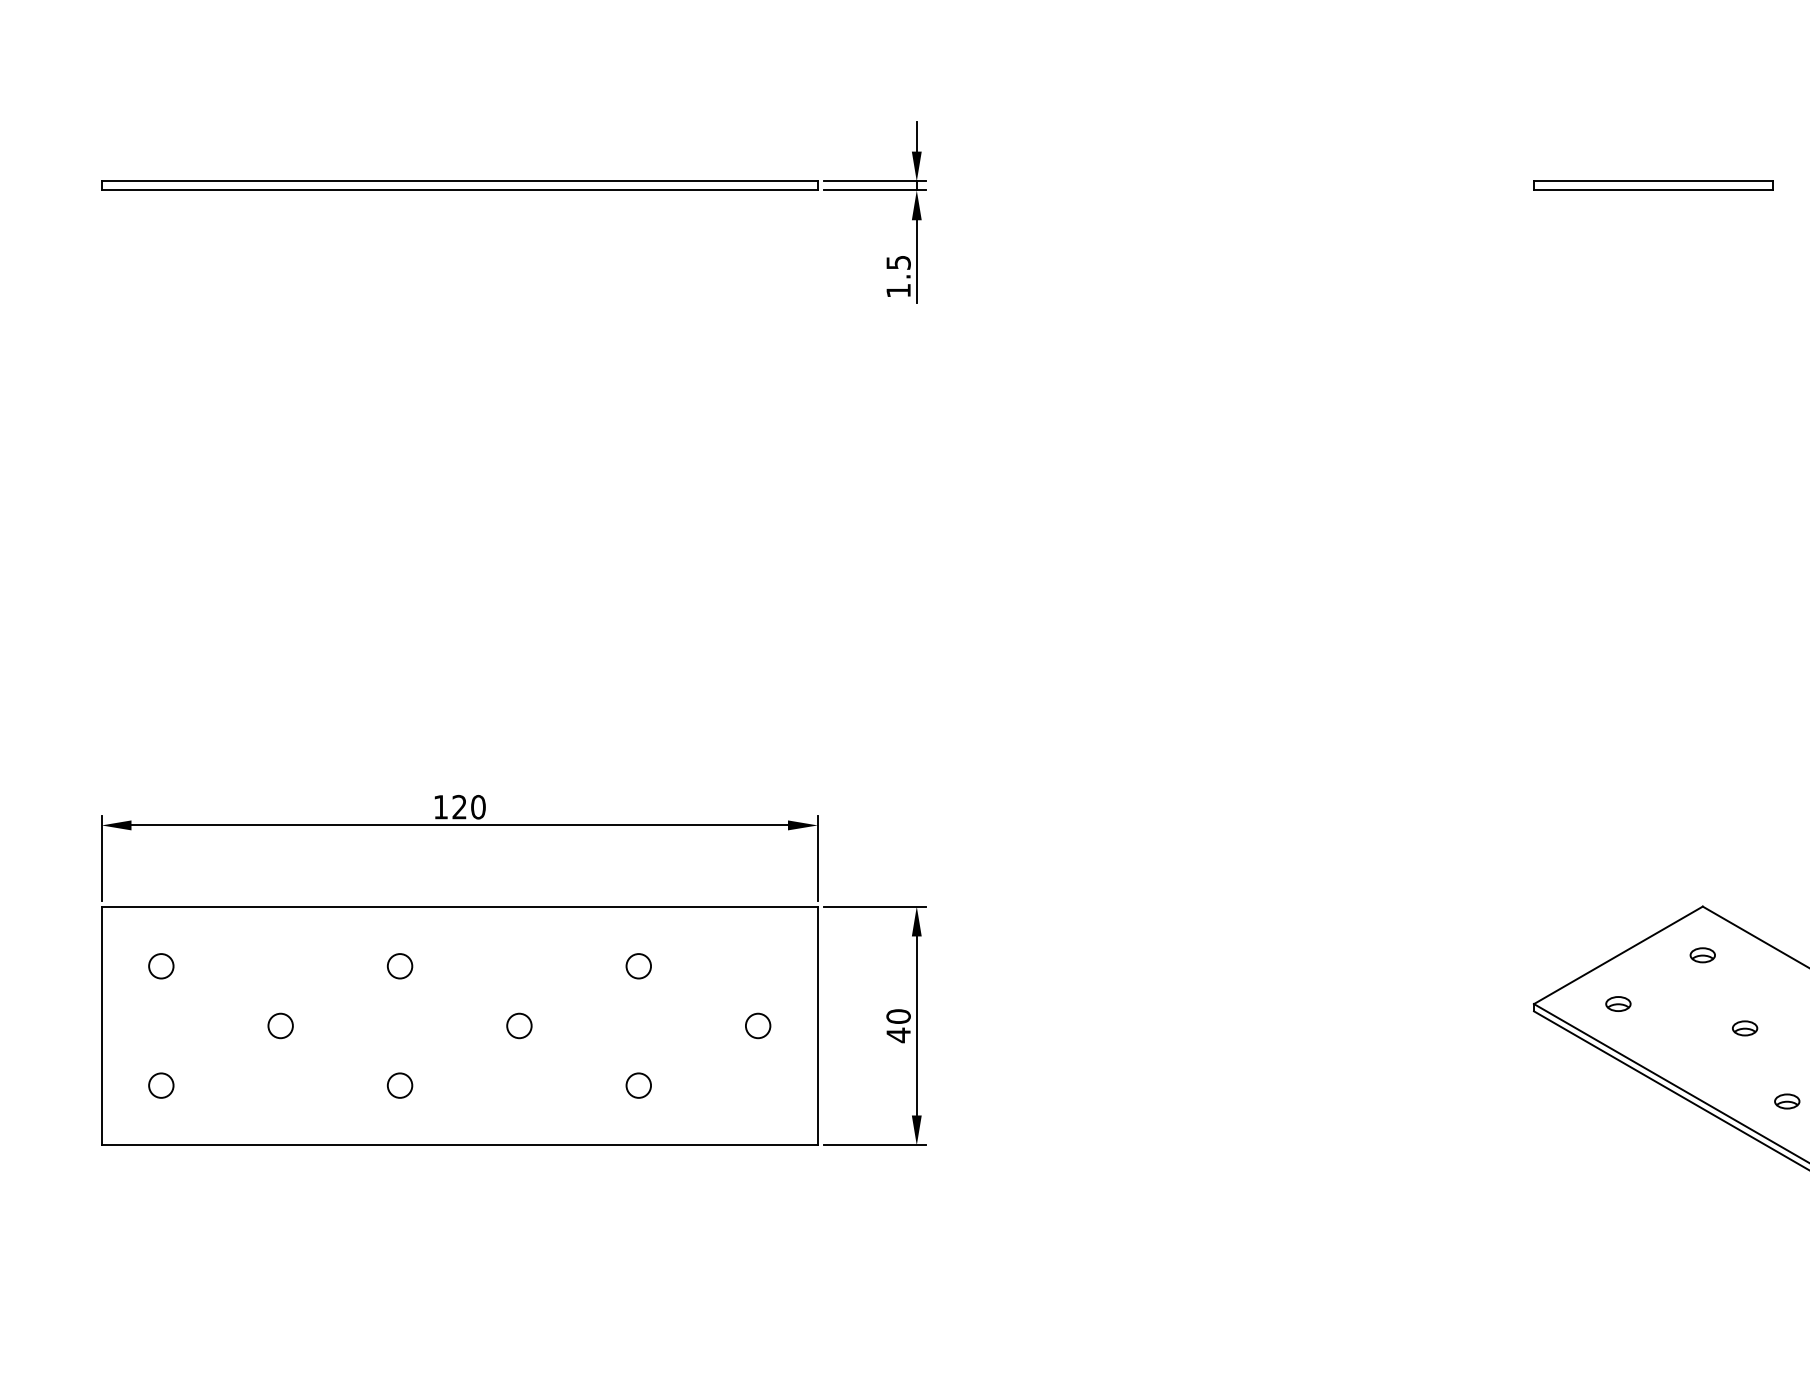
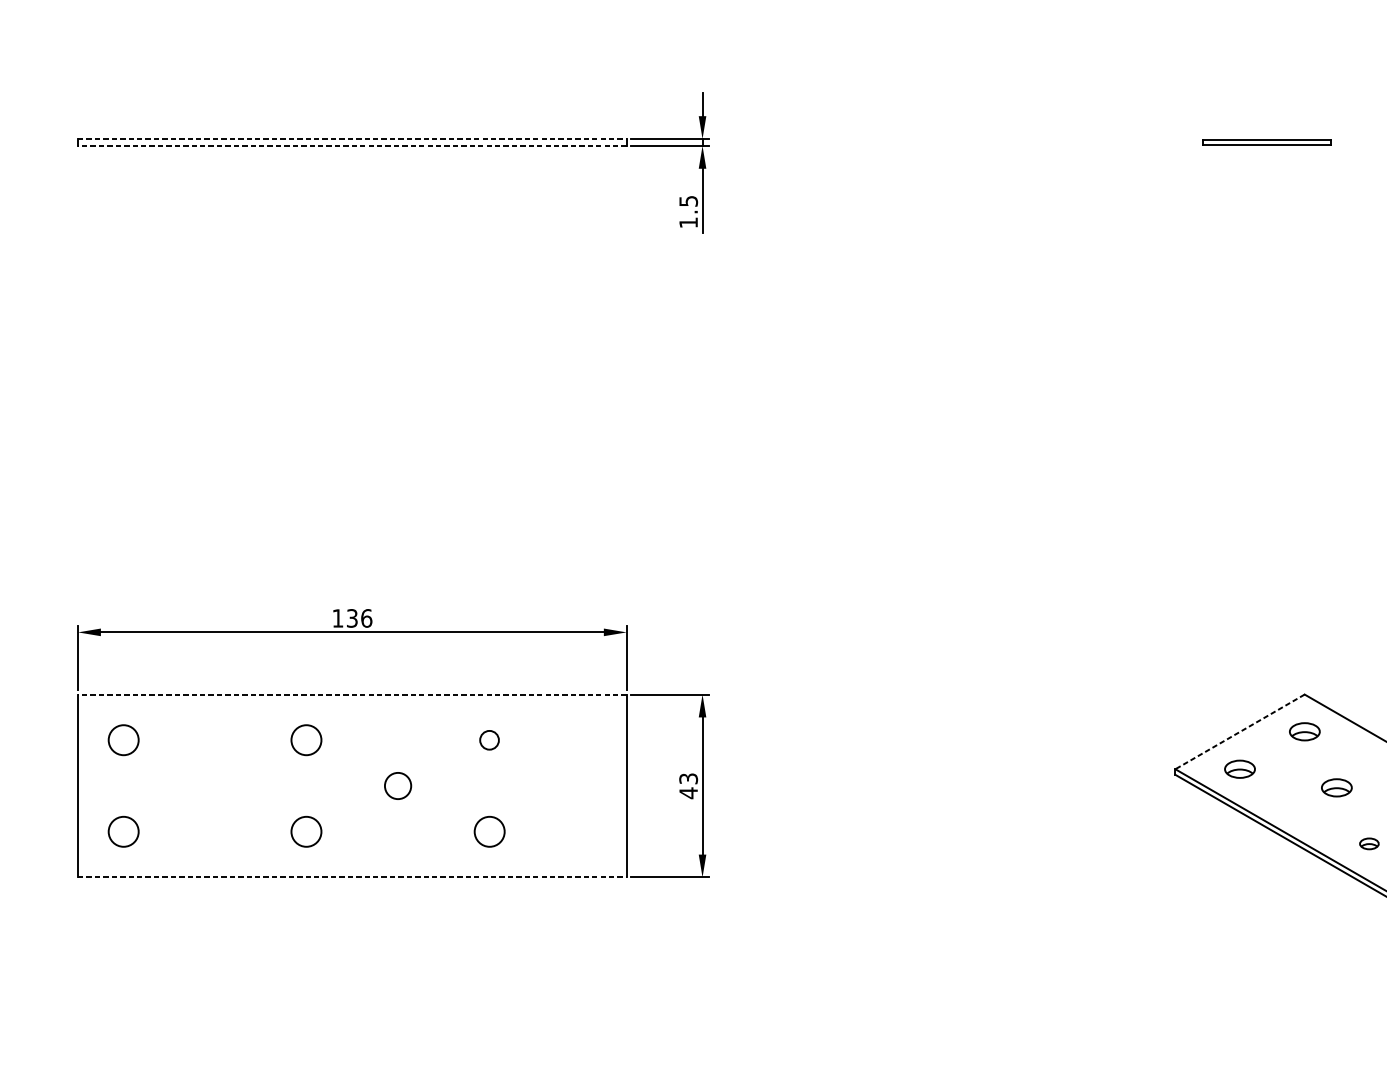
line: (460, 181) -> (352, 139), solid -> dashed
part: (1653, 185) -> (1266, 142), size x0.7
line: (459, 190) -> (352, 145), solid -> dashed
text: (468, 806) -> (359, 617), 120 -> 136
line: (459, 906) -> (352, 694), solid -> dashed
line: (1617, 955) -> (1239, 732), solid -> dashed
part: (1702, 955) -> (1304, 732), size x1.6
circle: (161, 966) -> (123, 740), size x1.6
circle: (400, 966) -> (307, 740), size x1.6
part: (1618, 1003) -> (1240, 768), size x1.6
text: (898, 1016) -> (688, 778), 40 -> 43
circle: (280, 1025) -> (215, 785), removed
circle: (519, 1025) -> (398, 785), size x1.4
circle: (758, 1025) -> (581, 785), removed
part: (1745, 1028) -> (1337, 787), size x1.6
circle: (161, 1085) -> (123, 831), size x1.6
circle: (400, 1085) -> (307, 831), size x1.6
circle: (638, 1085) -> (489, 831), size x1.6
line: (460, 1145) -> (352, 877), solid -> dashed

